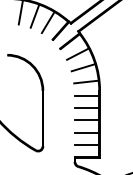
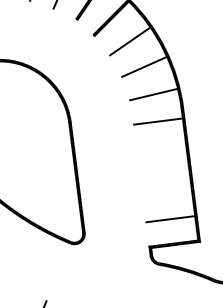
line: (86, 108) -> (160, 146), removed
line: (86, 120) -> (163, 170), removed
line: (86, 132) -> (166, 194), removed

